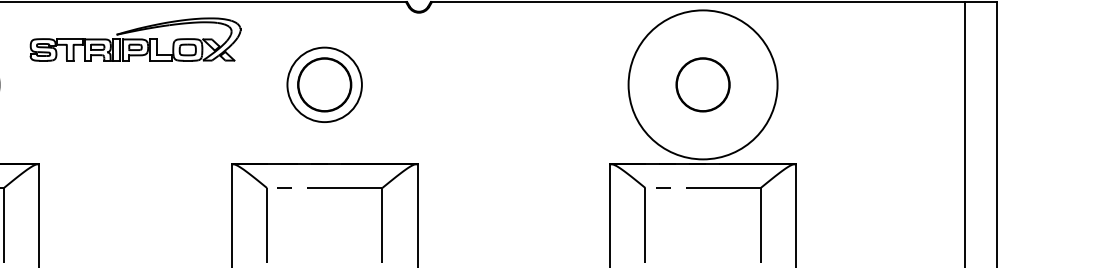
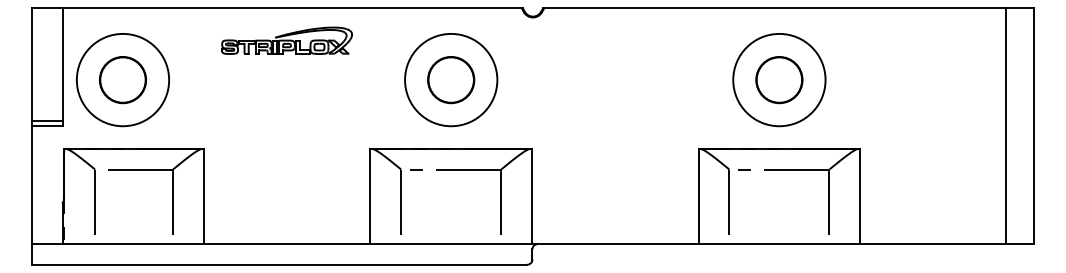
part: (134, 39) -> (286, 40), size x0.71
circle: (325, 84) -> (451, 79), size x1.43
circle: (703, 84) -> (779, 79), size x0.71

